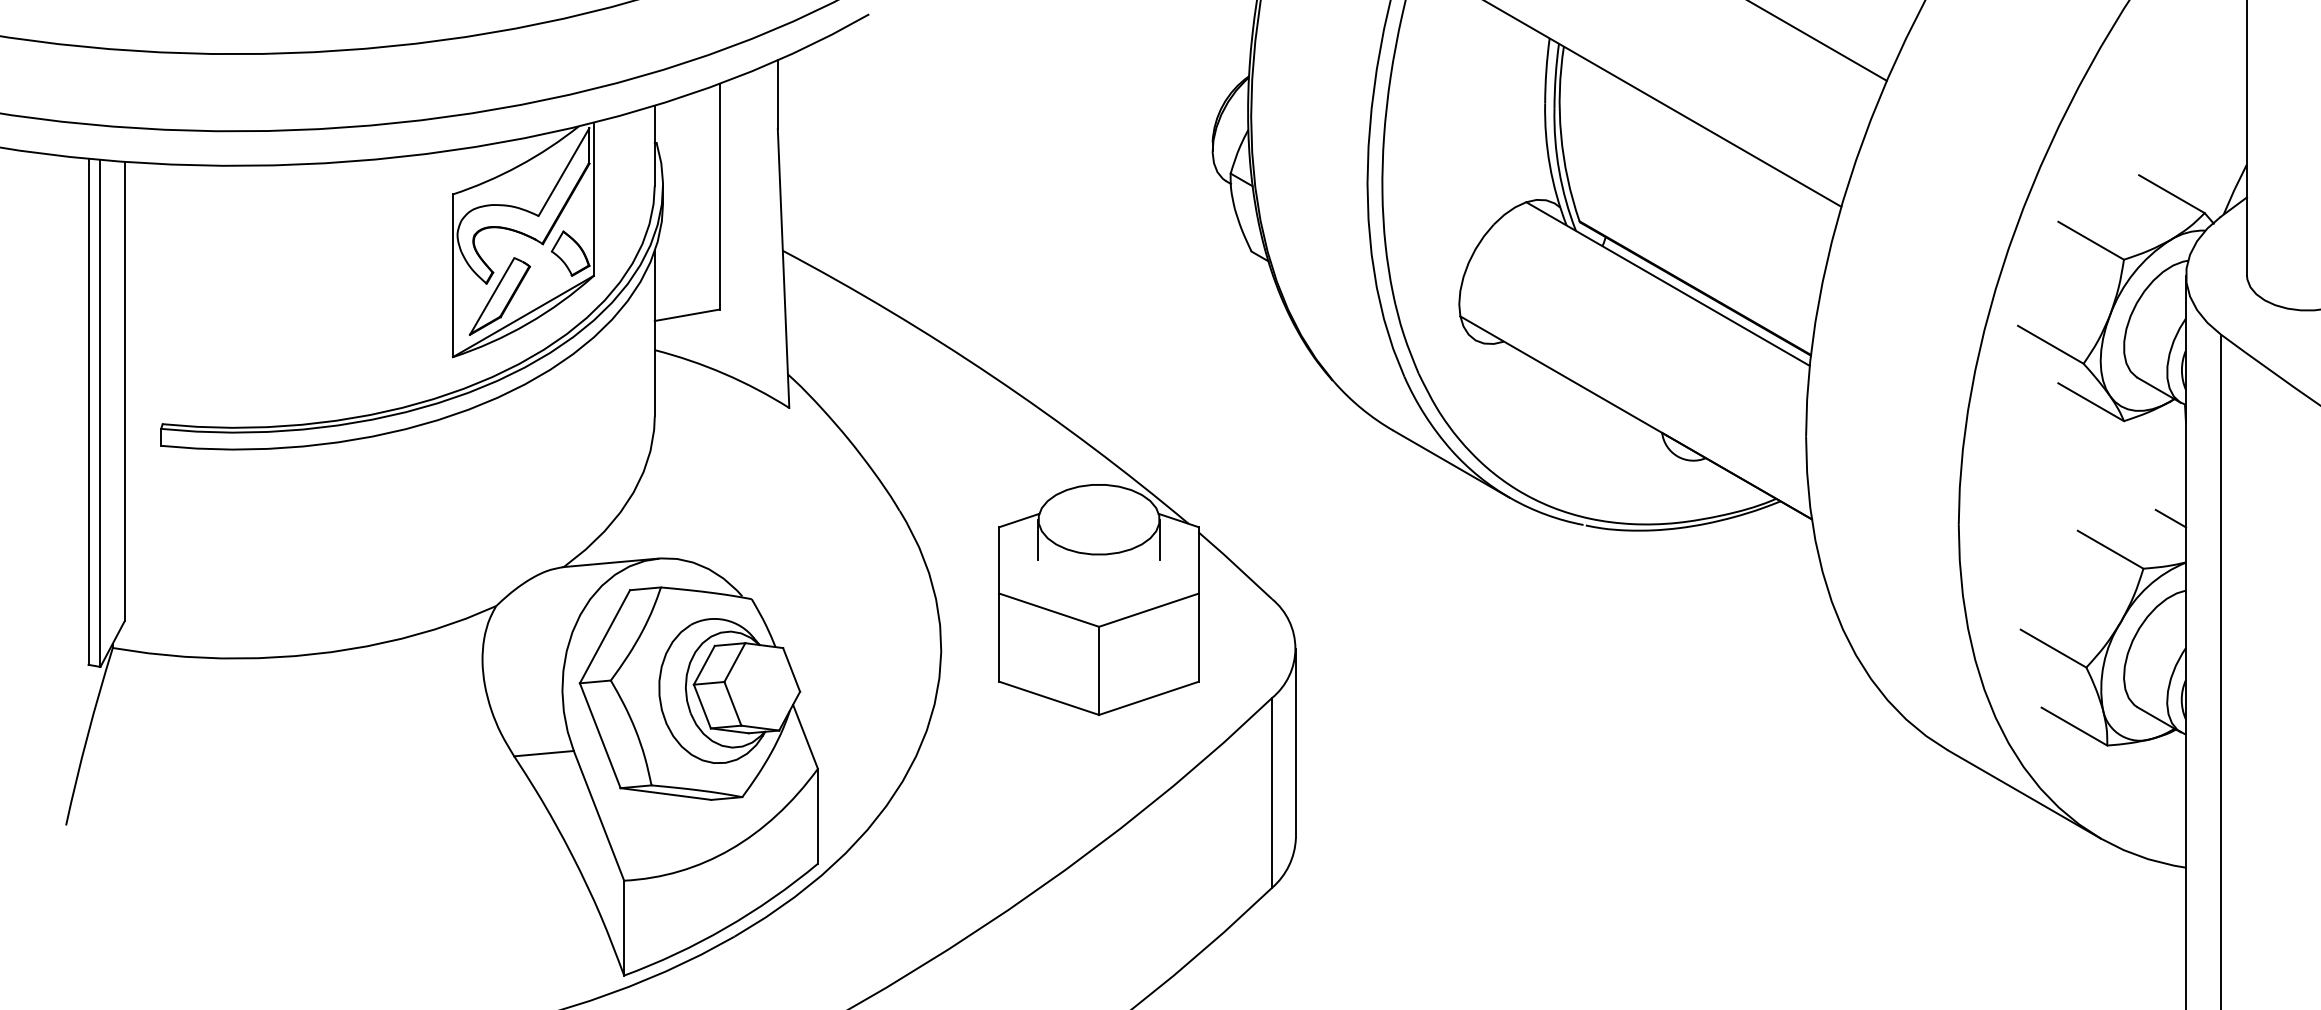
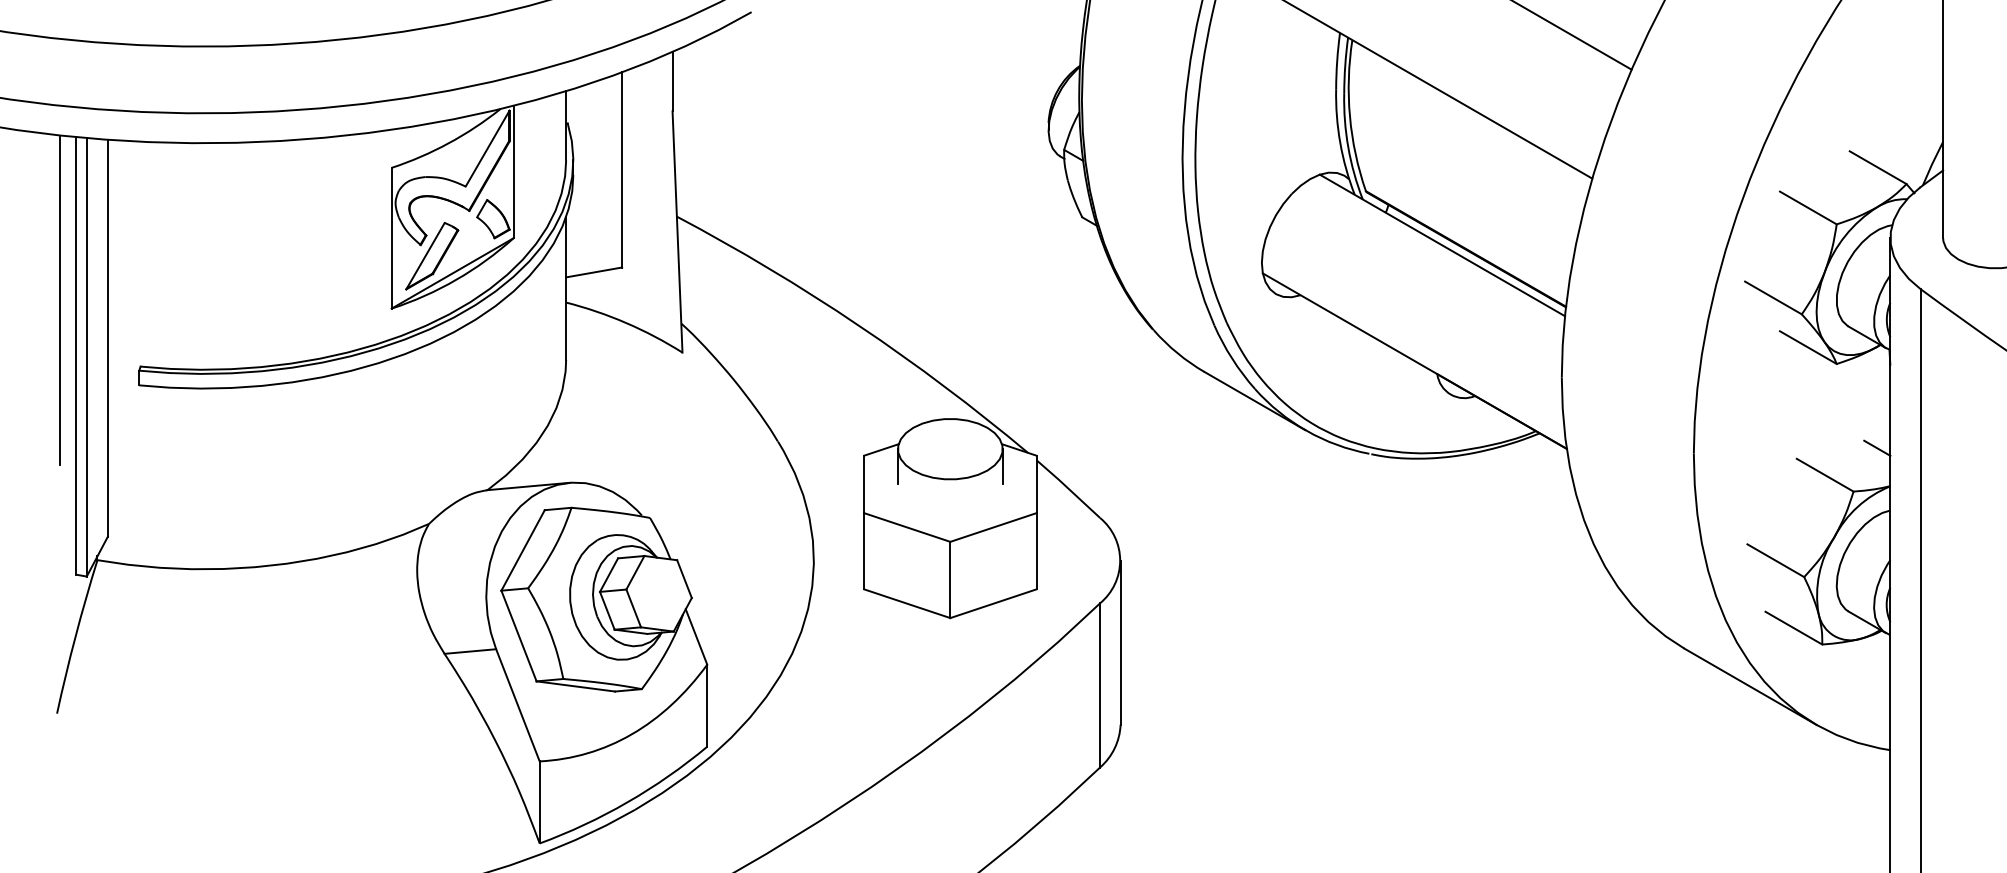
line: (69, 346) -> (60, 299), added

